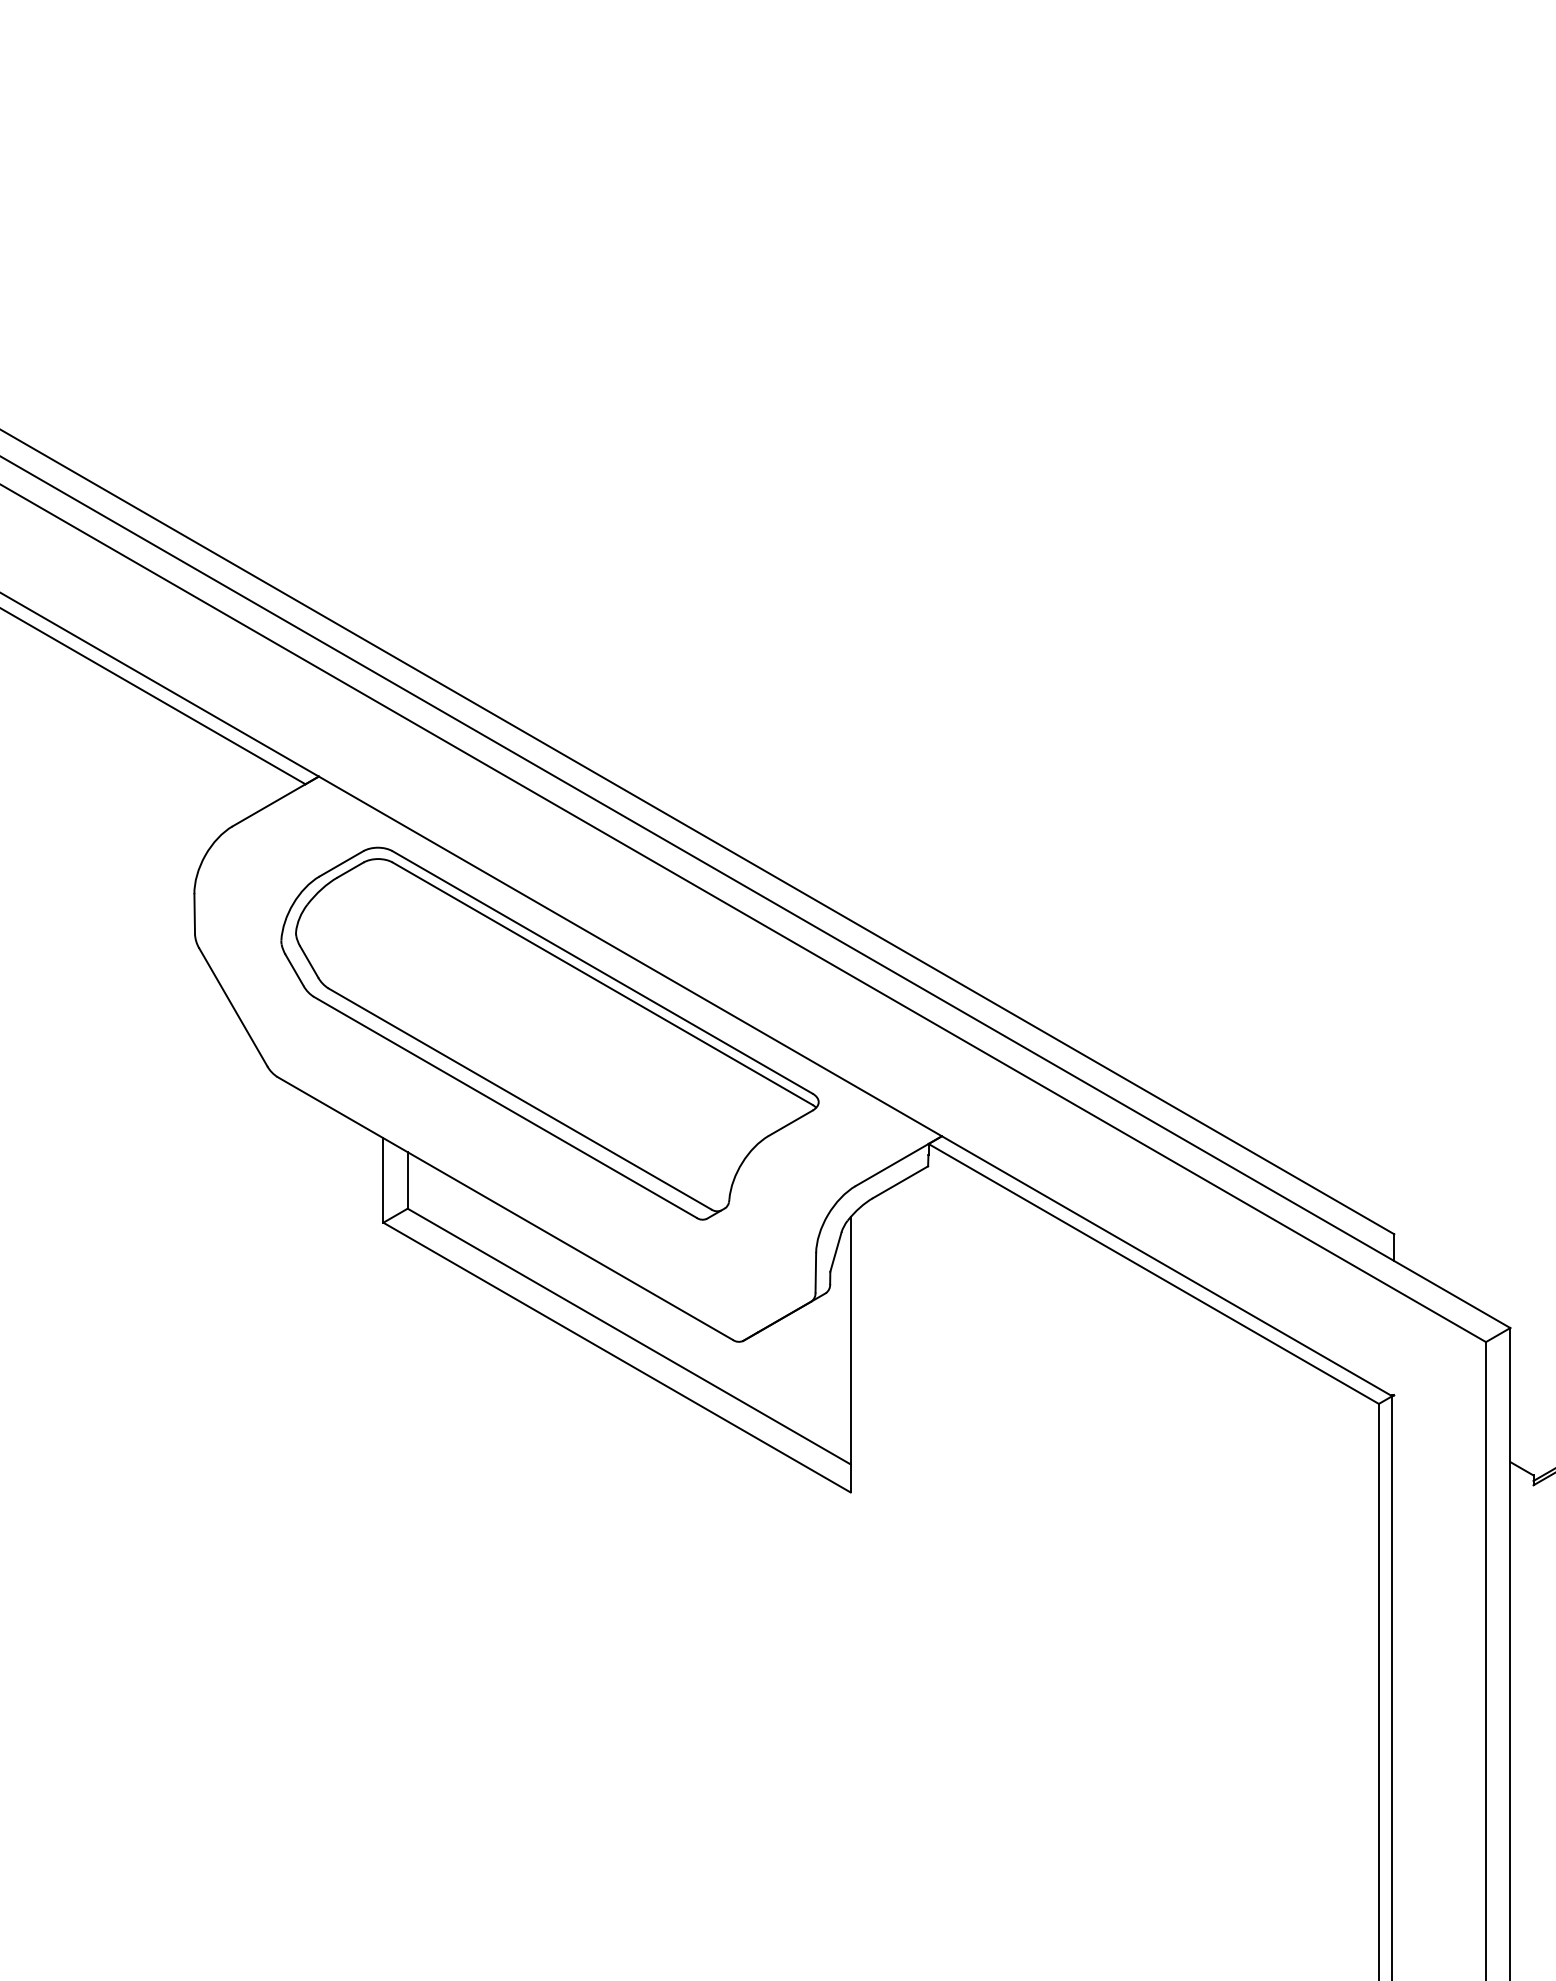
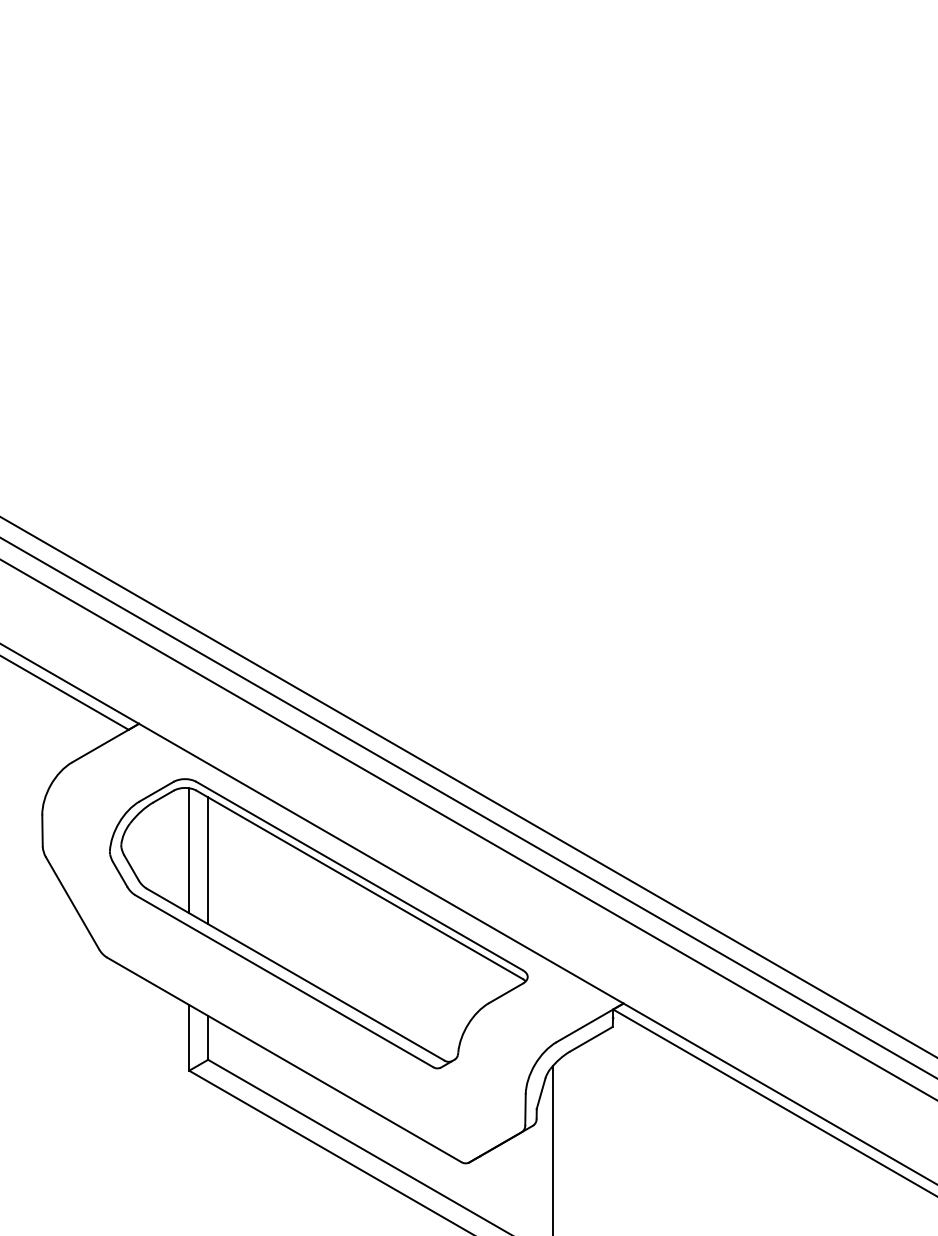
line: (383, 939) -> (189, 850), added
line: (407, 952) -> (207, 860), added

